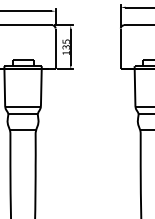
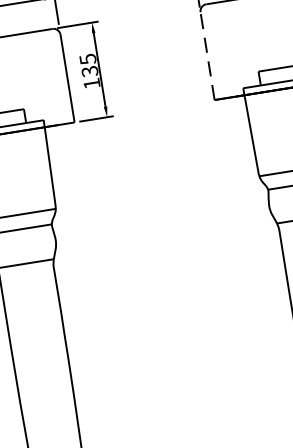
line: (120, 48) -> (206, 55), solid -> dashed

